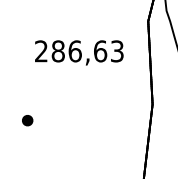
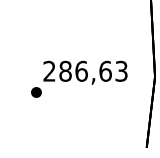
text: (79, 52) -> (85, 72), moved

